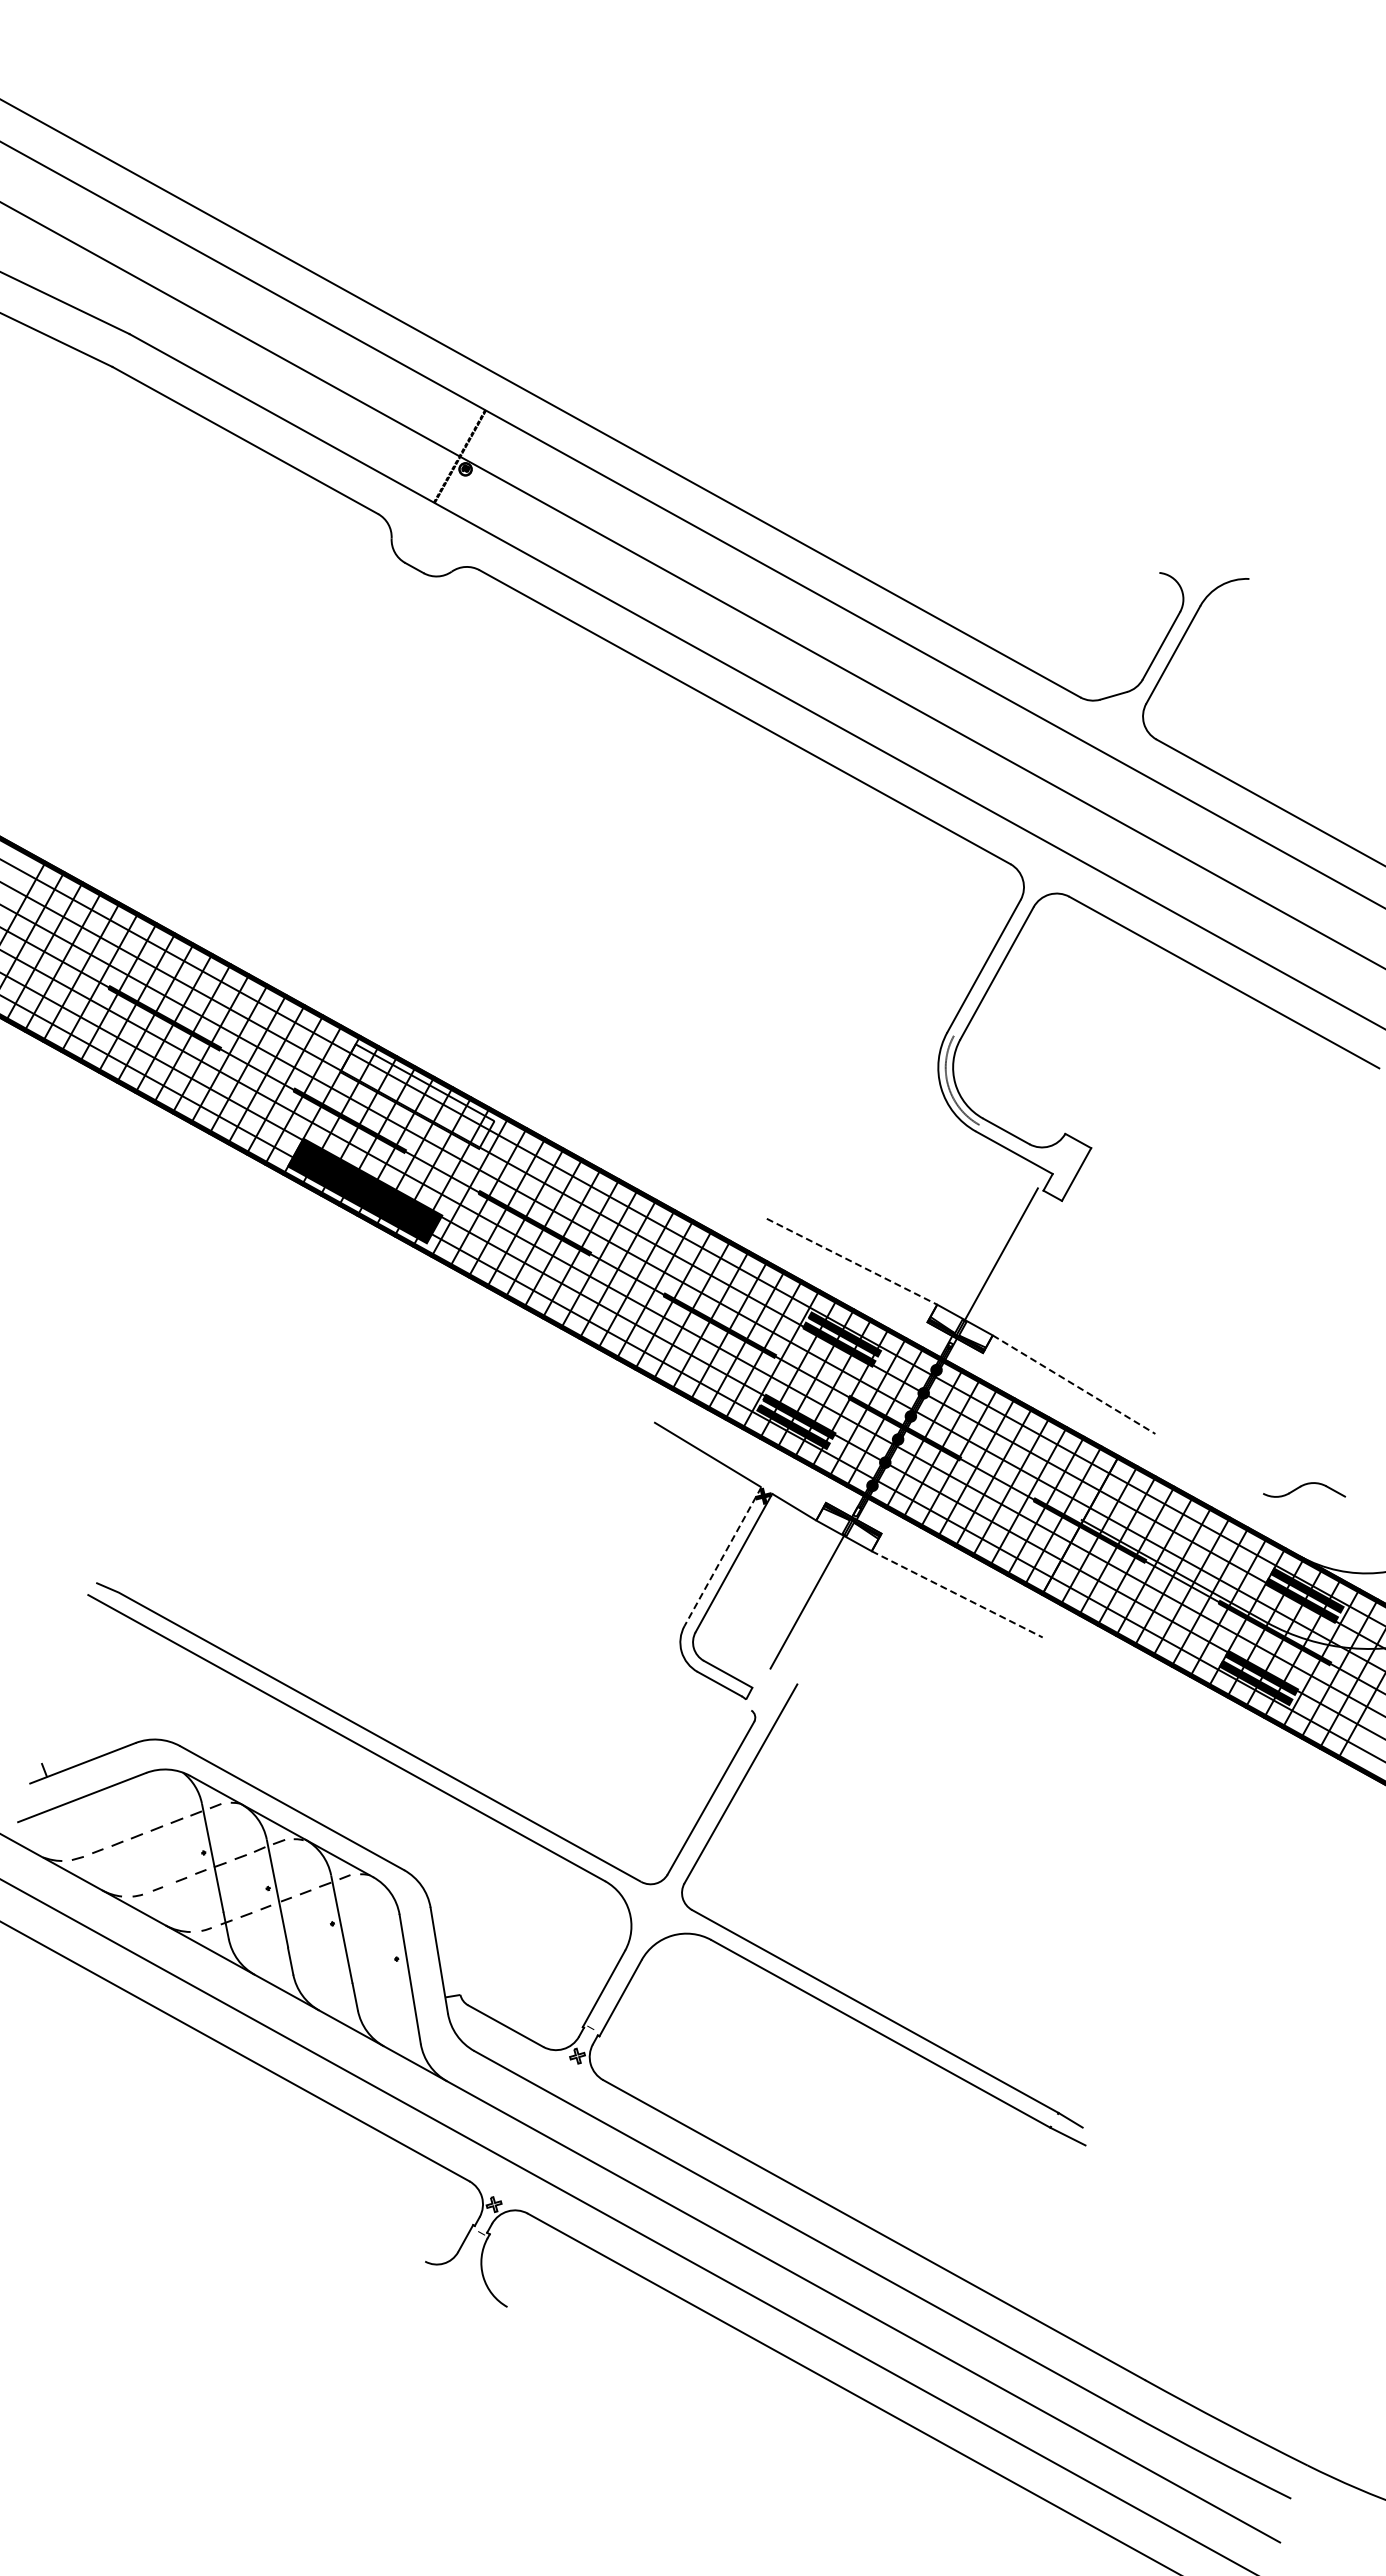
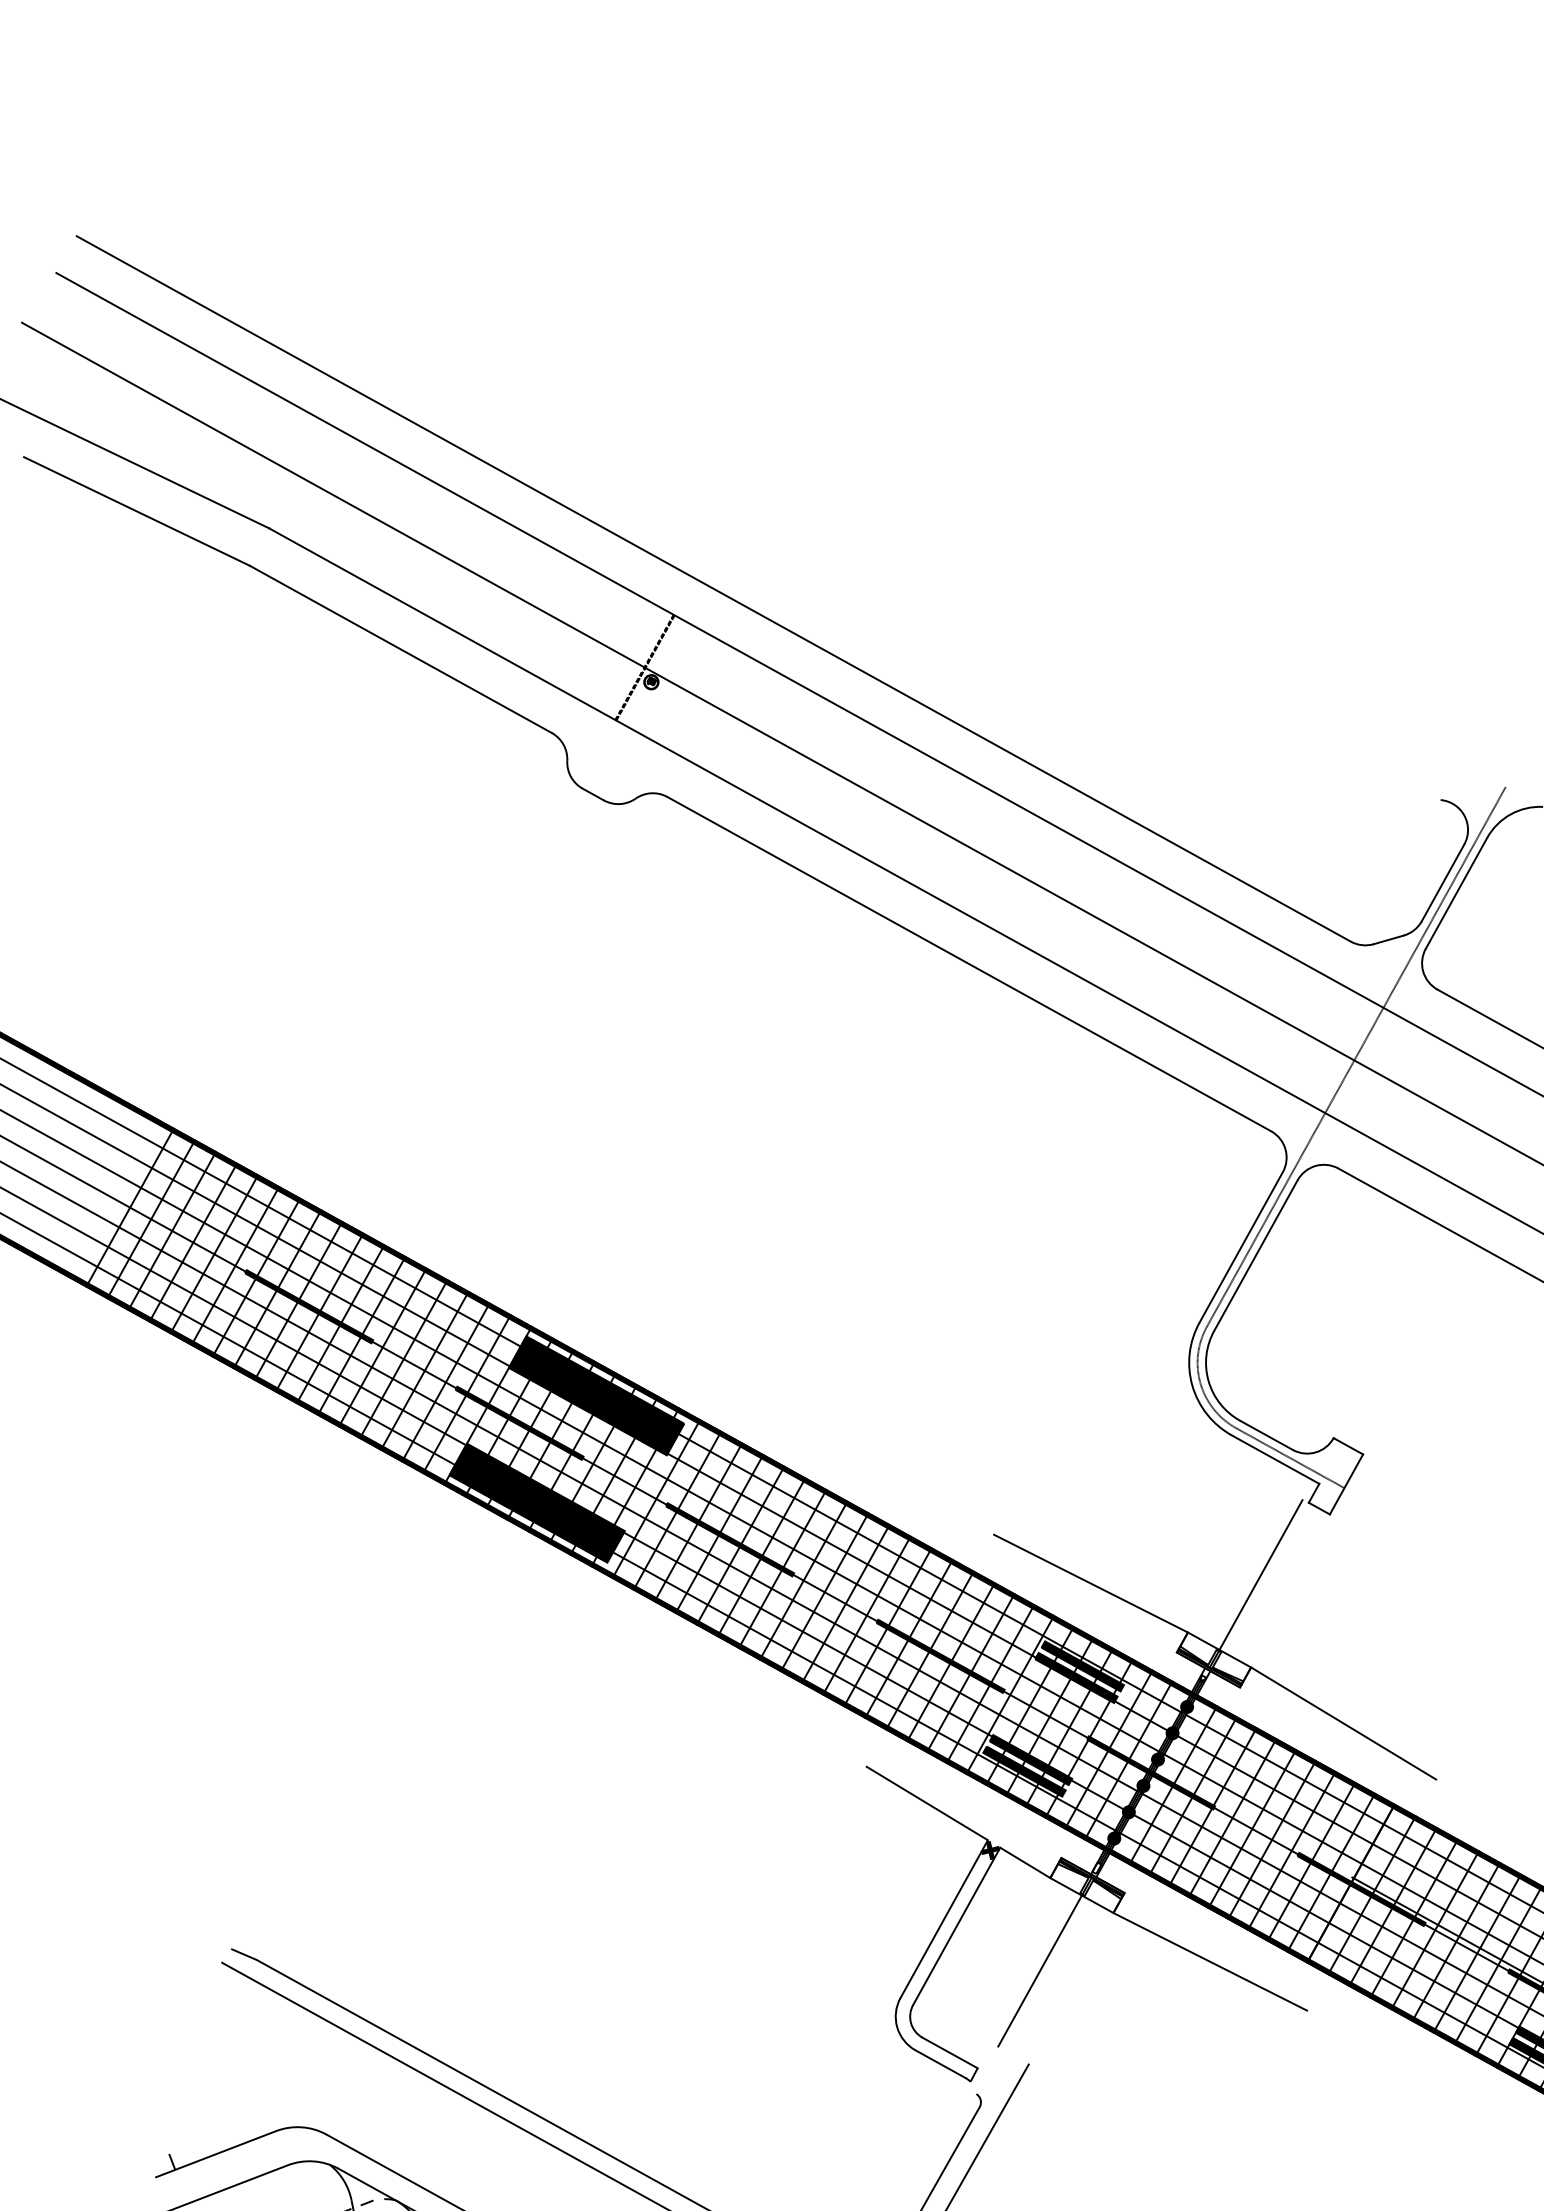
line: (1084, 798) -> (1355, 1056), added
fill: (417, 1096) -> (596, 1395), added
line: (1026, 1151) -> (1289, 1458), added
line: (852, 1261) -> (1091, 1583), dashed -> solid
line: (1074, 1384) -> (1344, 1723), dashed -> solid
line: (722, 1557) -> (943, 1920), dashed -> solid
line: (957, 1594) -> (1210, 1962), dashed -> solid

